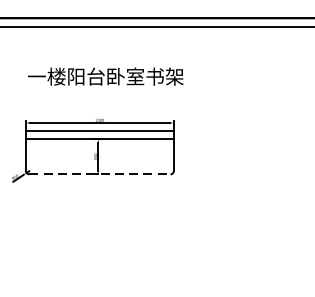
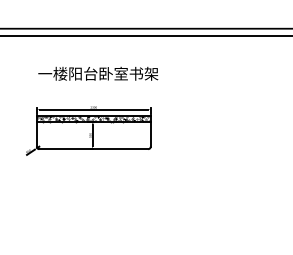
hatch: (98, 134) -> (92, 118), added
line: (100, 174) -> (94, 149), dashed -> solid

